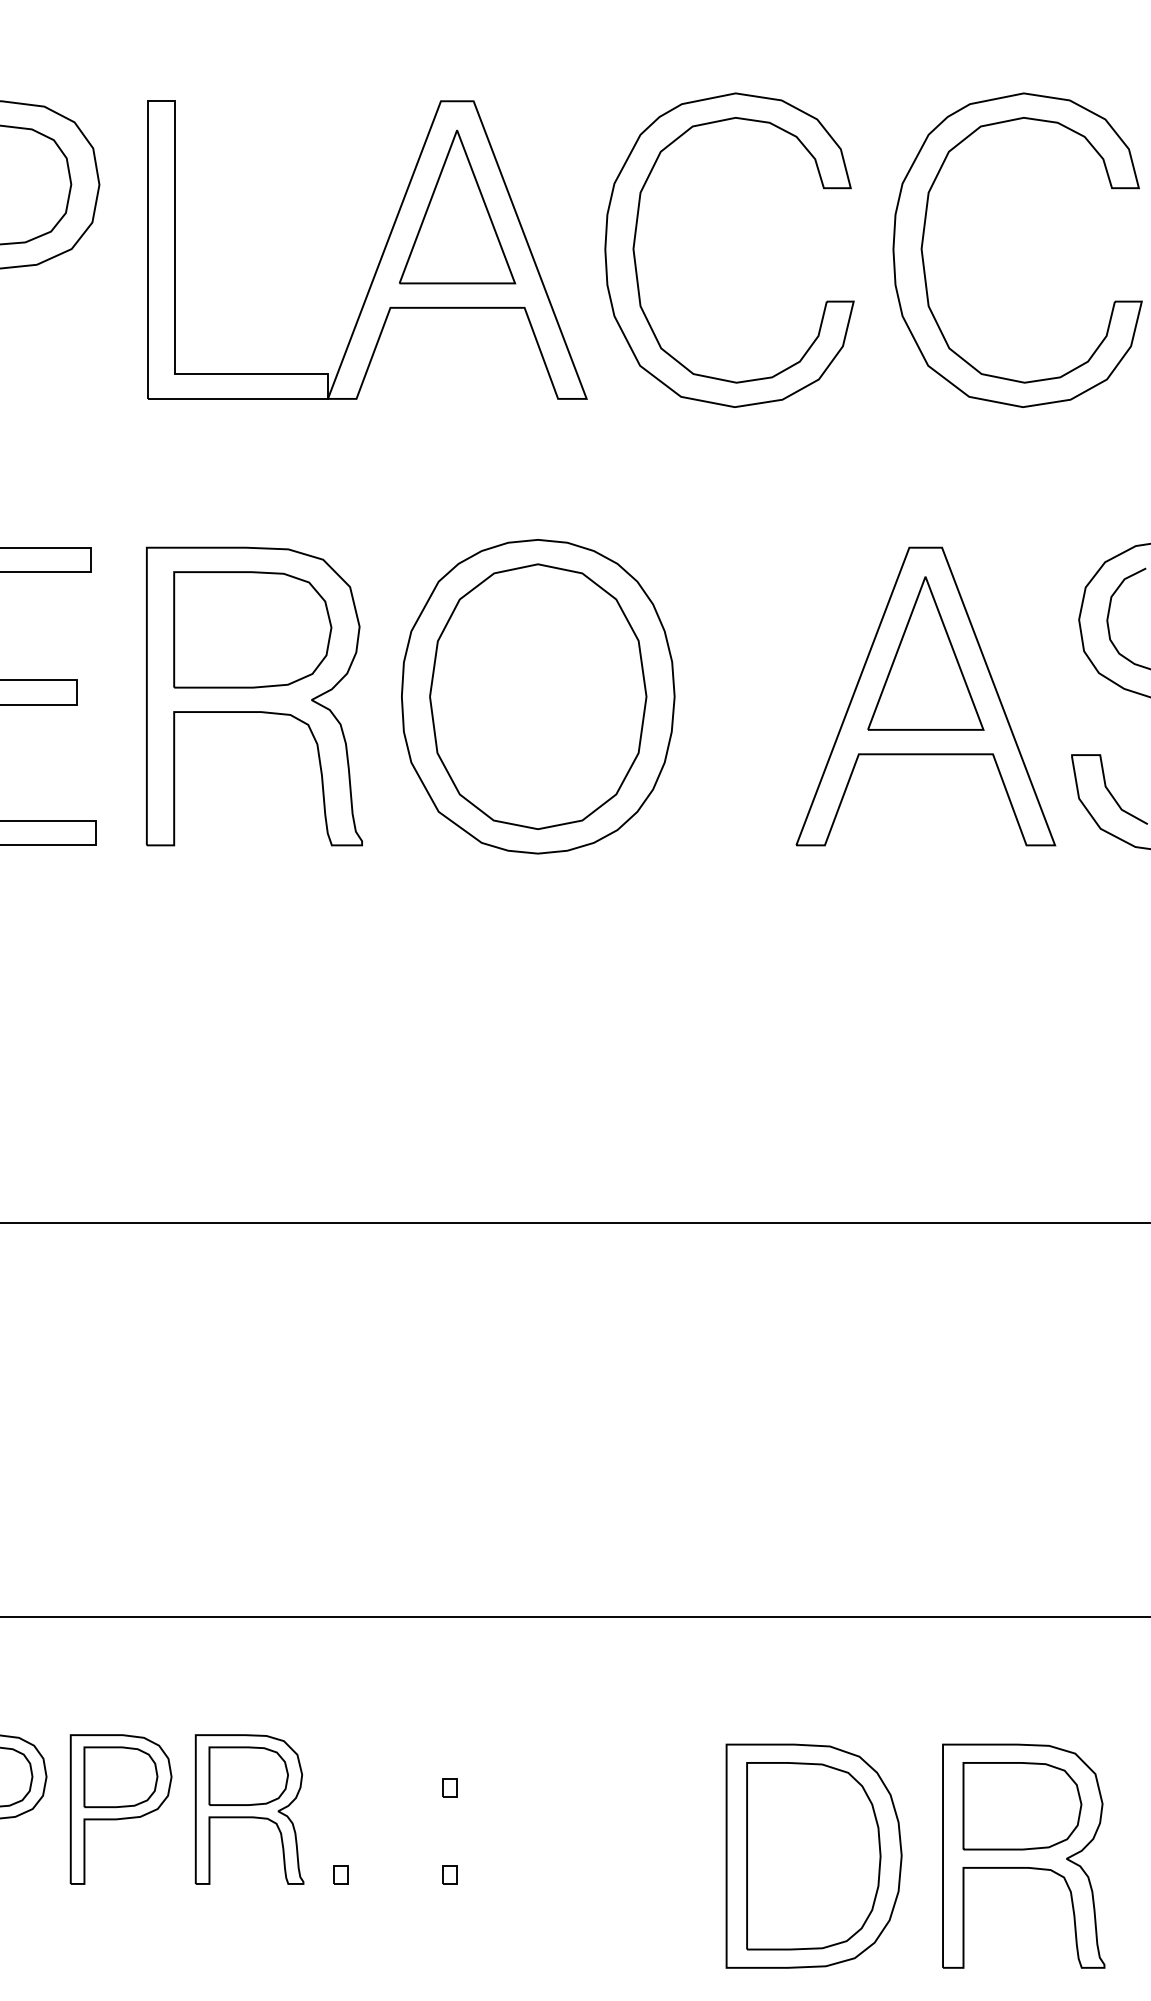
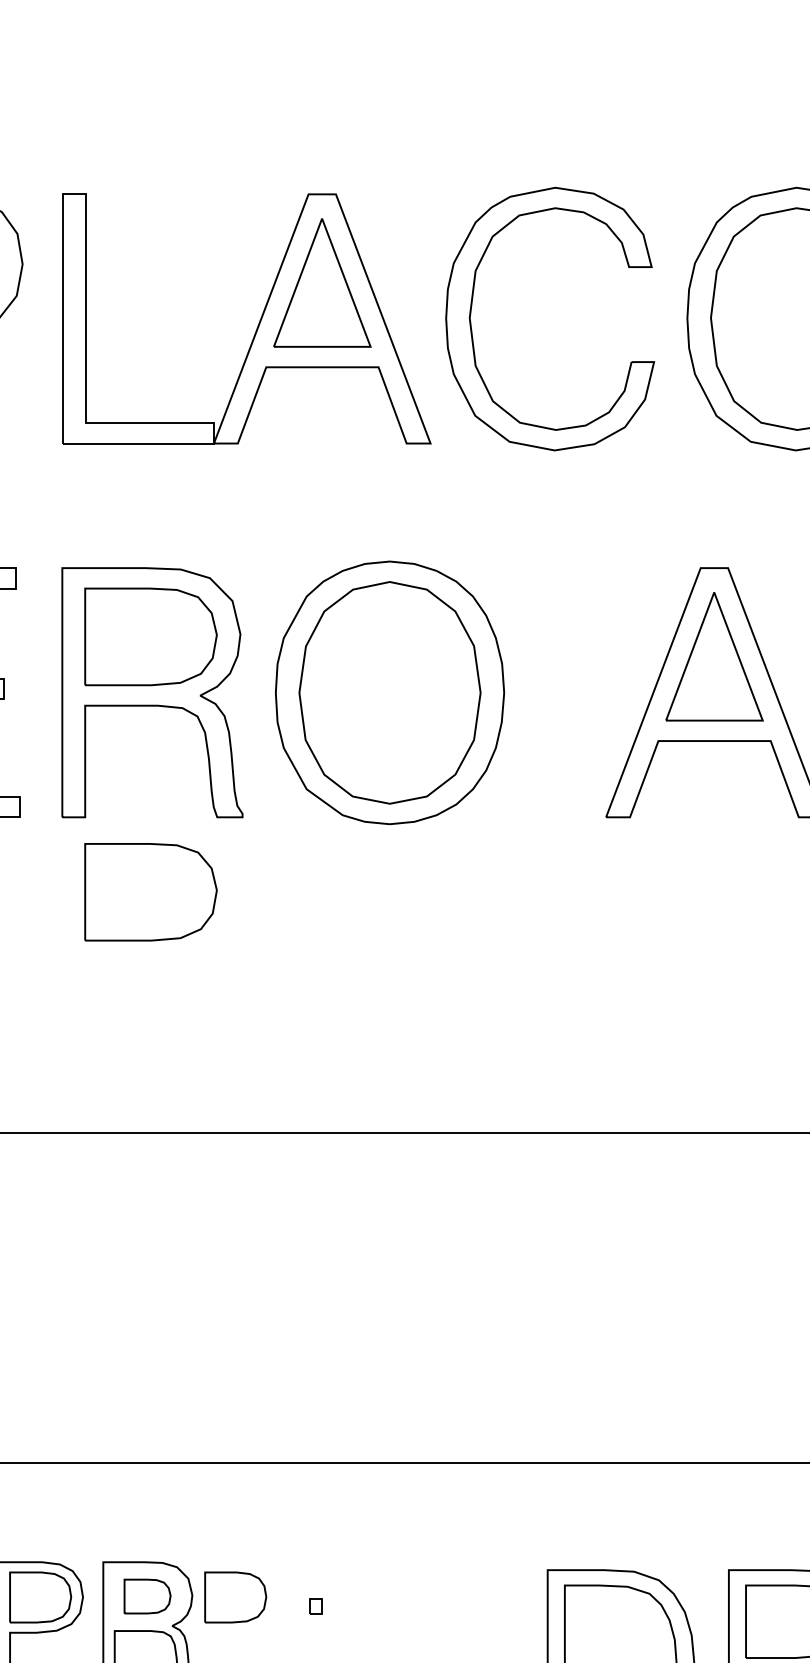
part: (252, 934) -> (150, 891), added
part: (248, 1775) -> (147, 1596), size x0.7
part: (353, 1777) -> (235, 1597), added

